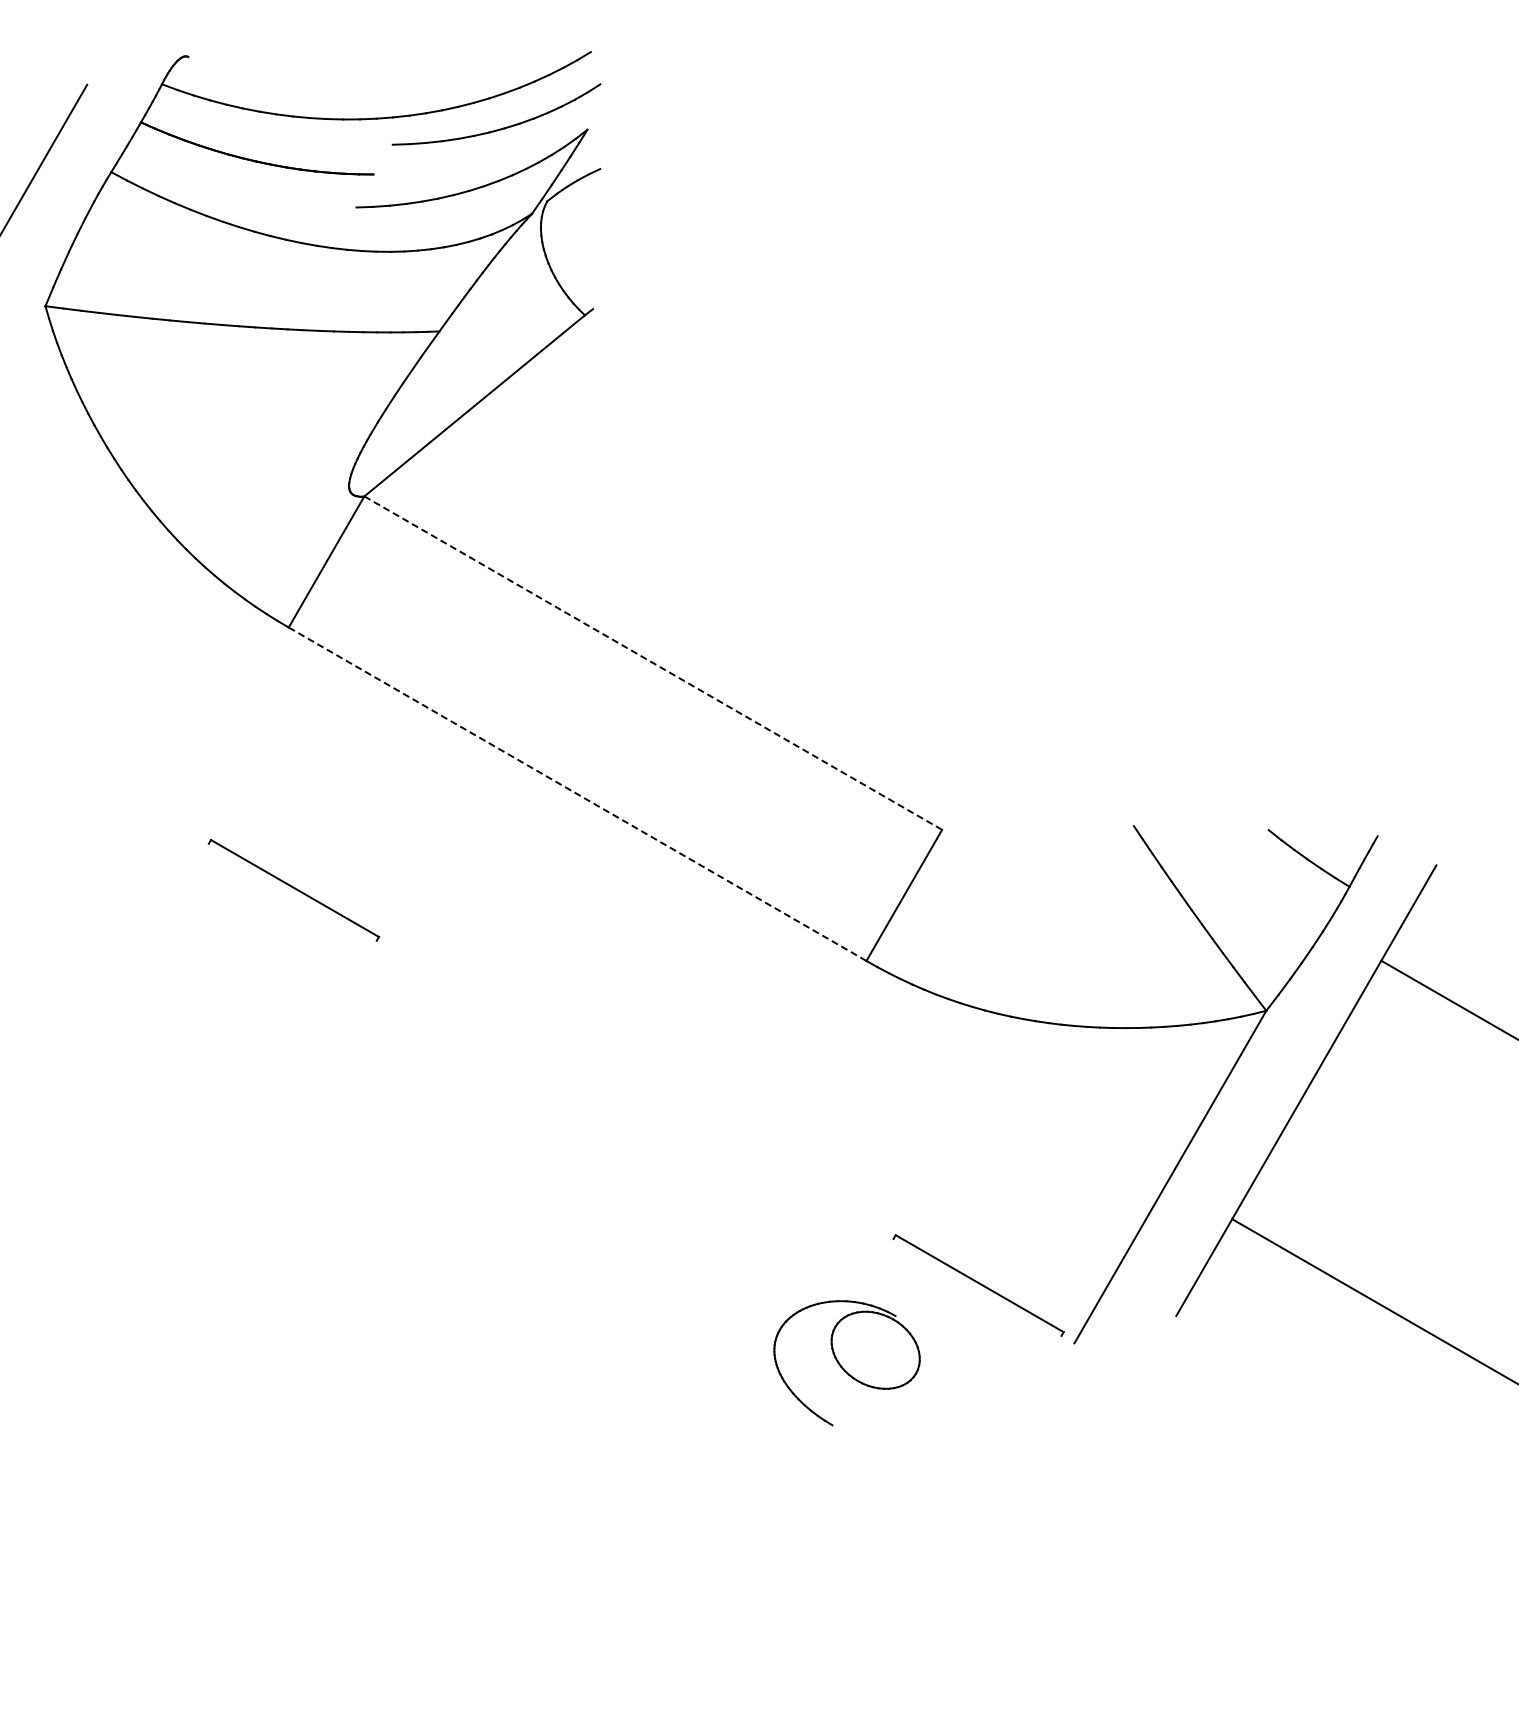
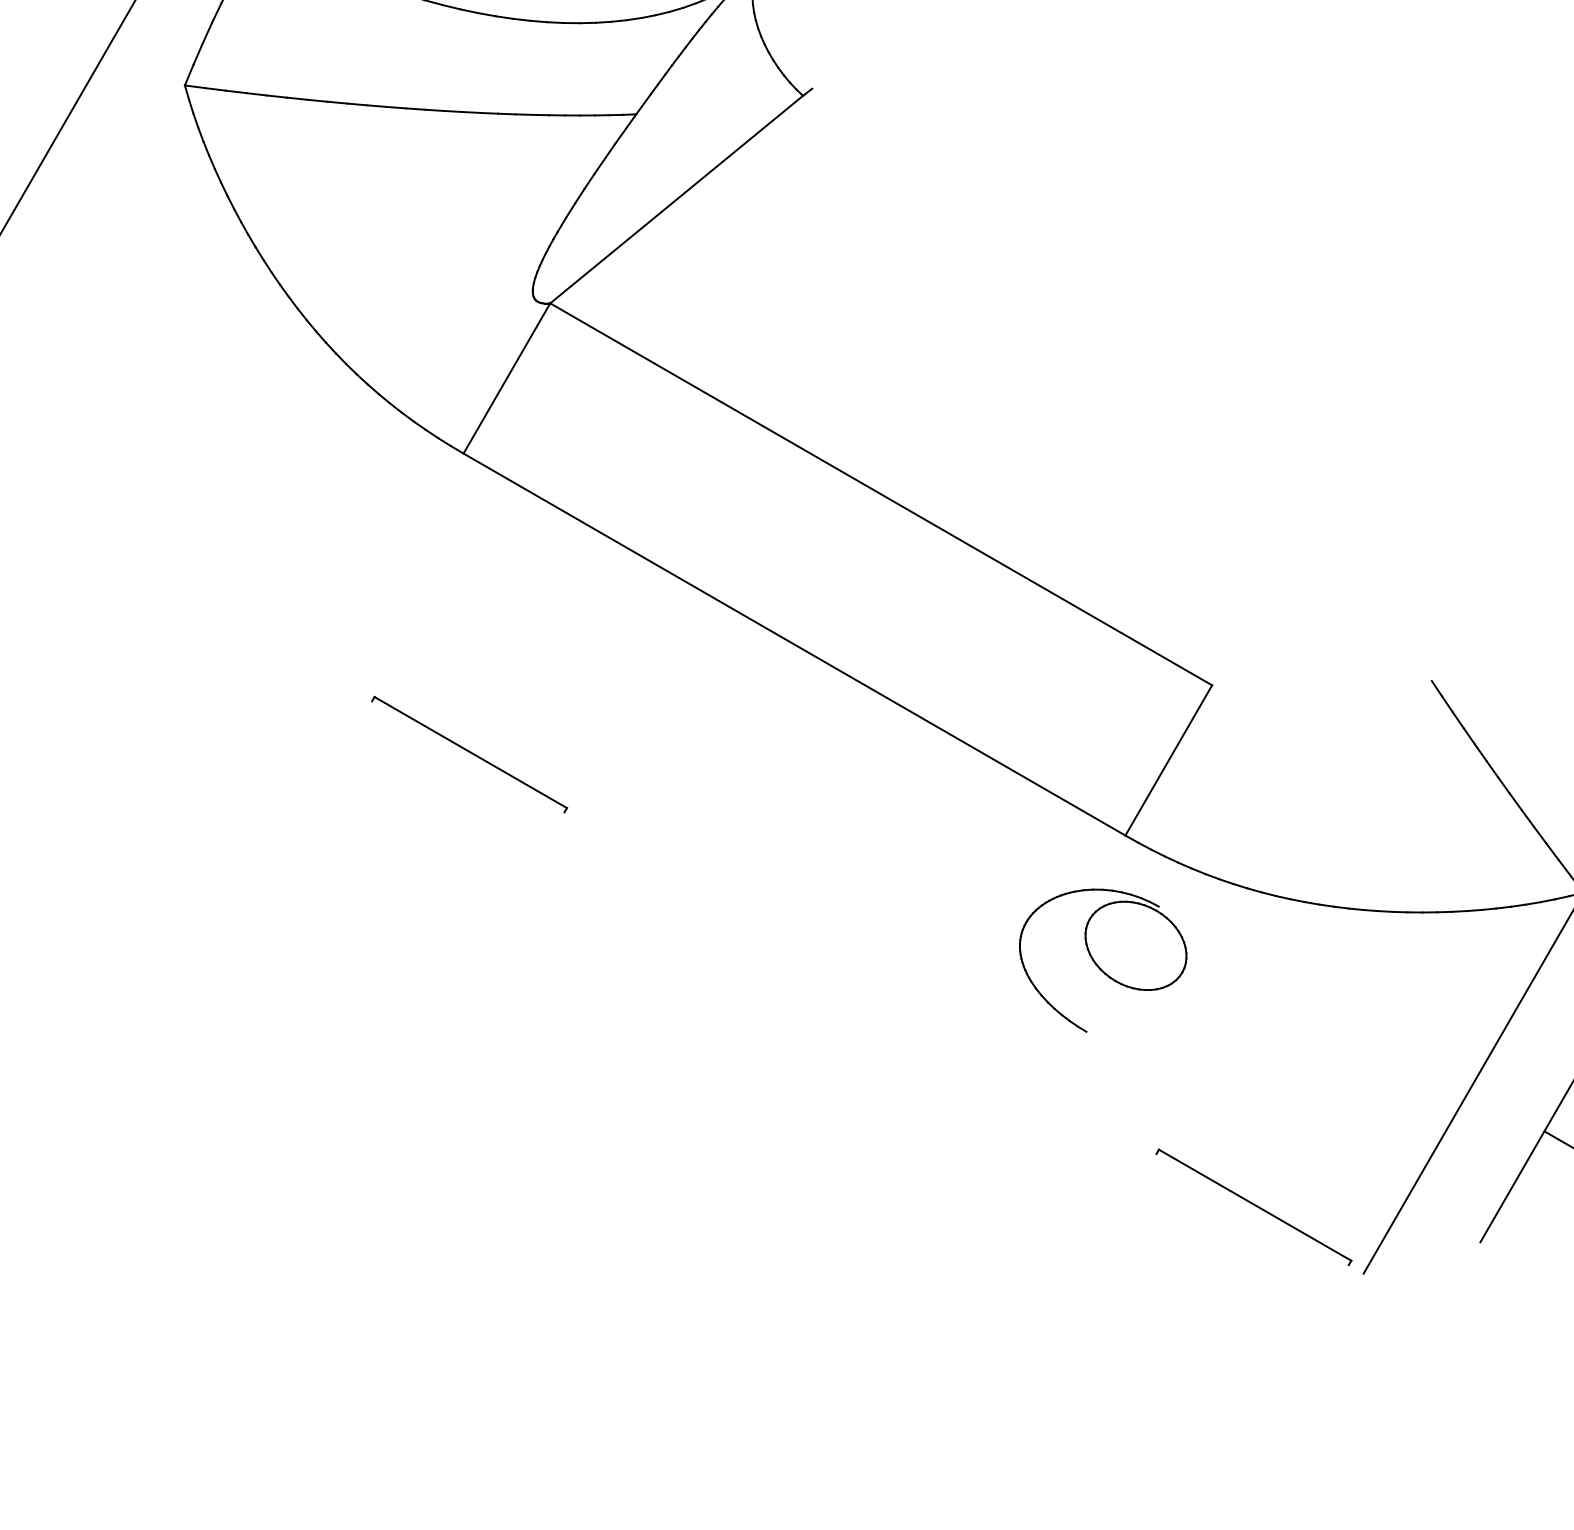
line: (653, 663) -> (881, 494), dashed -> solid
line: (577, 794) -> (794, 644), dashed -> solid
part: (846, 1363) -> (1102, 961), moved

